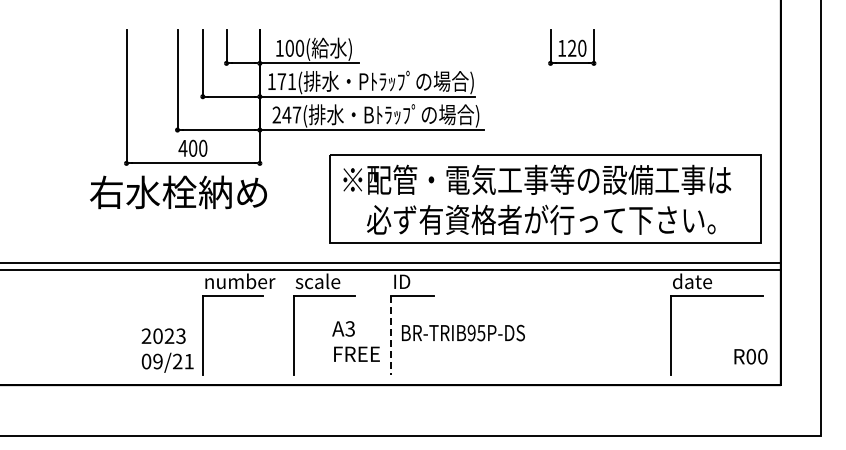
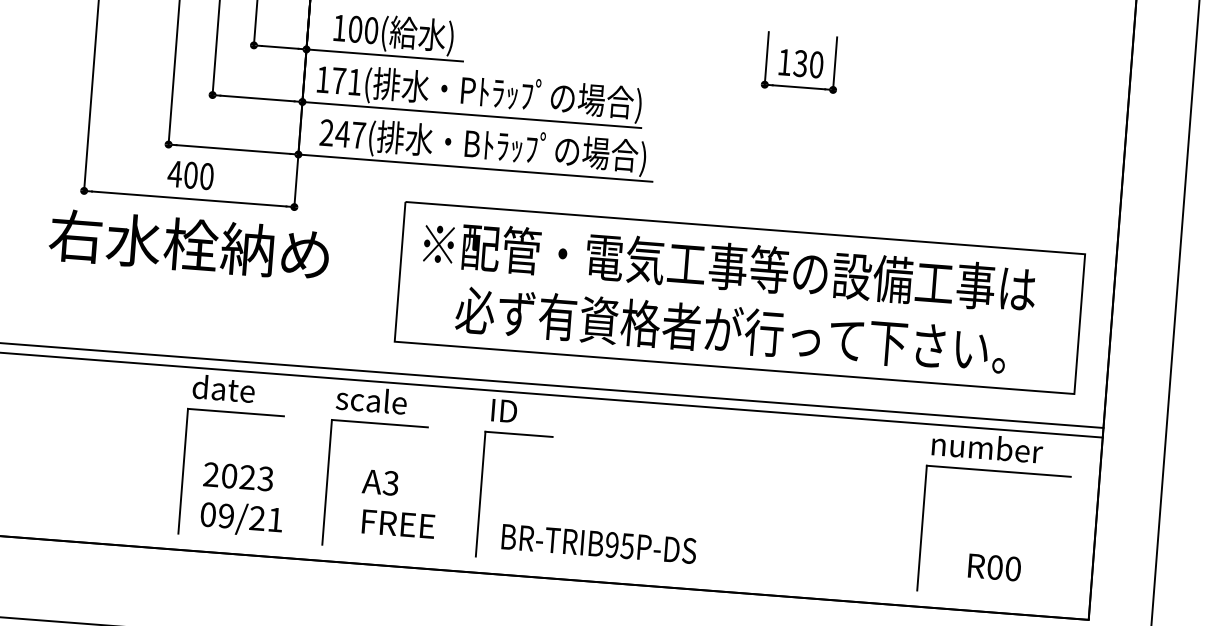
text: (571, 48) -> (799, 63), 120 -> 130
text: (178, 192) -> (189, 245), moved
text: (239, 281) -> (247, 390), number -> date
text: (708, 281) -> (987, 447), date -> number
text: (463, 332) -> (599, 543), moved
line: (391, 335) -> (481, 494), dashed -> solid
text: (355, 341) -> (397, 503), moved
text: (167, 350) -> (242, 499), moved
text: (750, 356) -> (993, 567), moved

